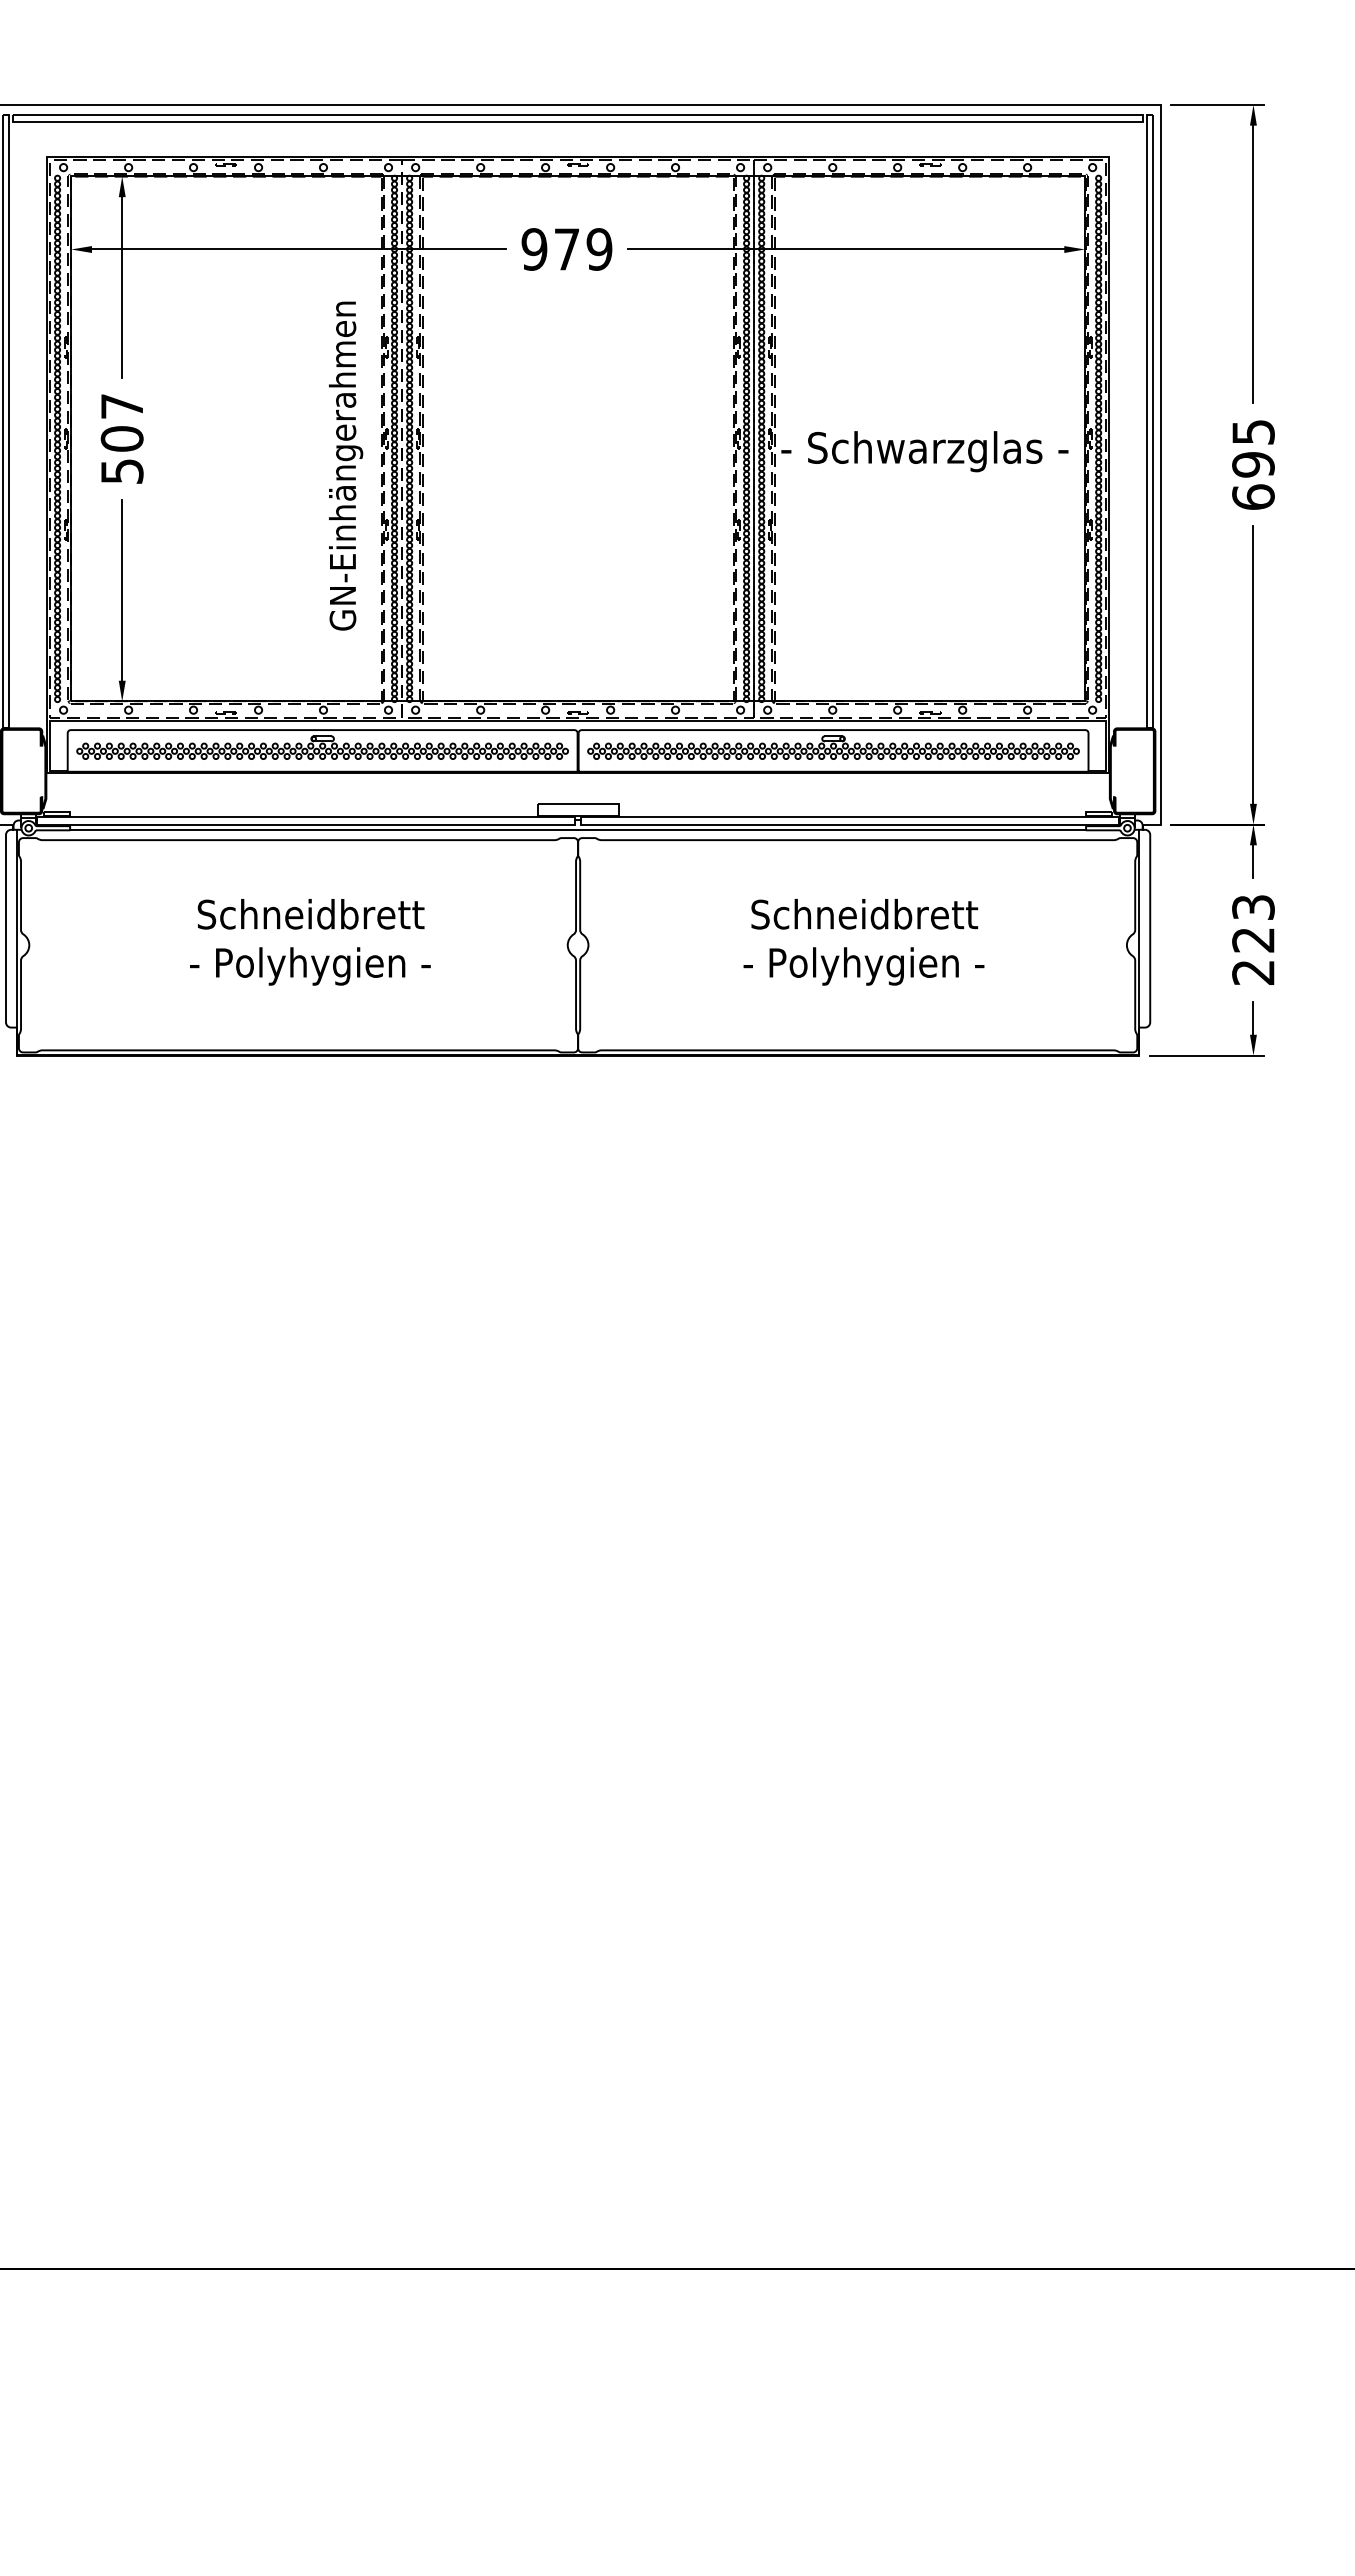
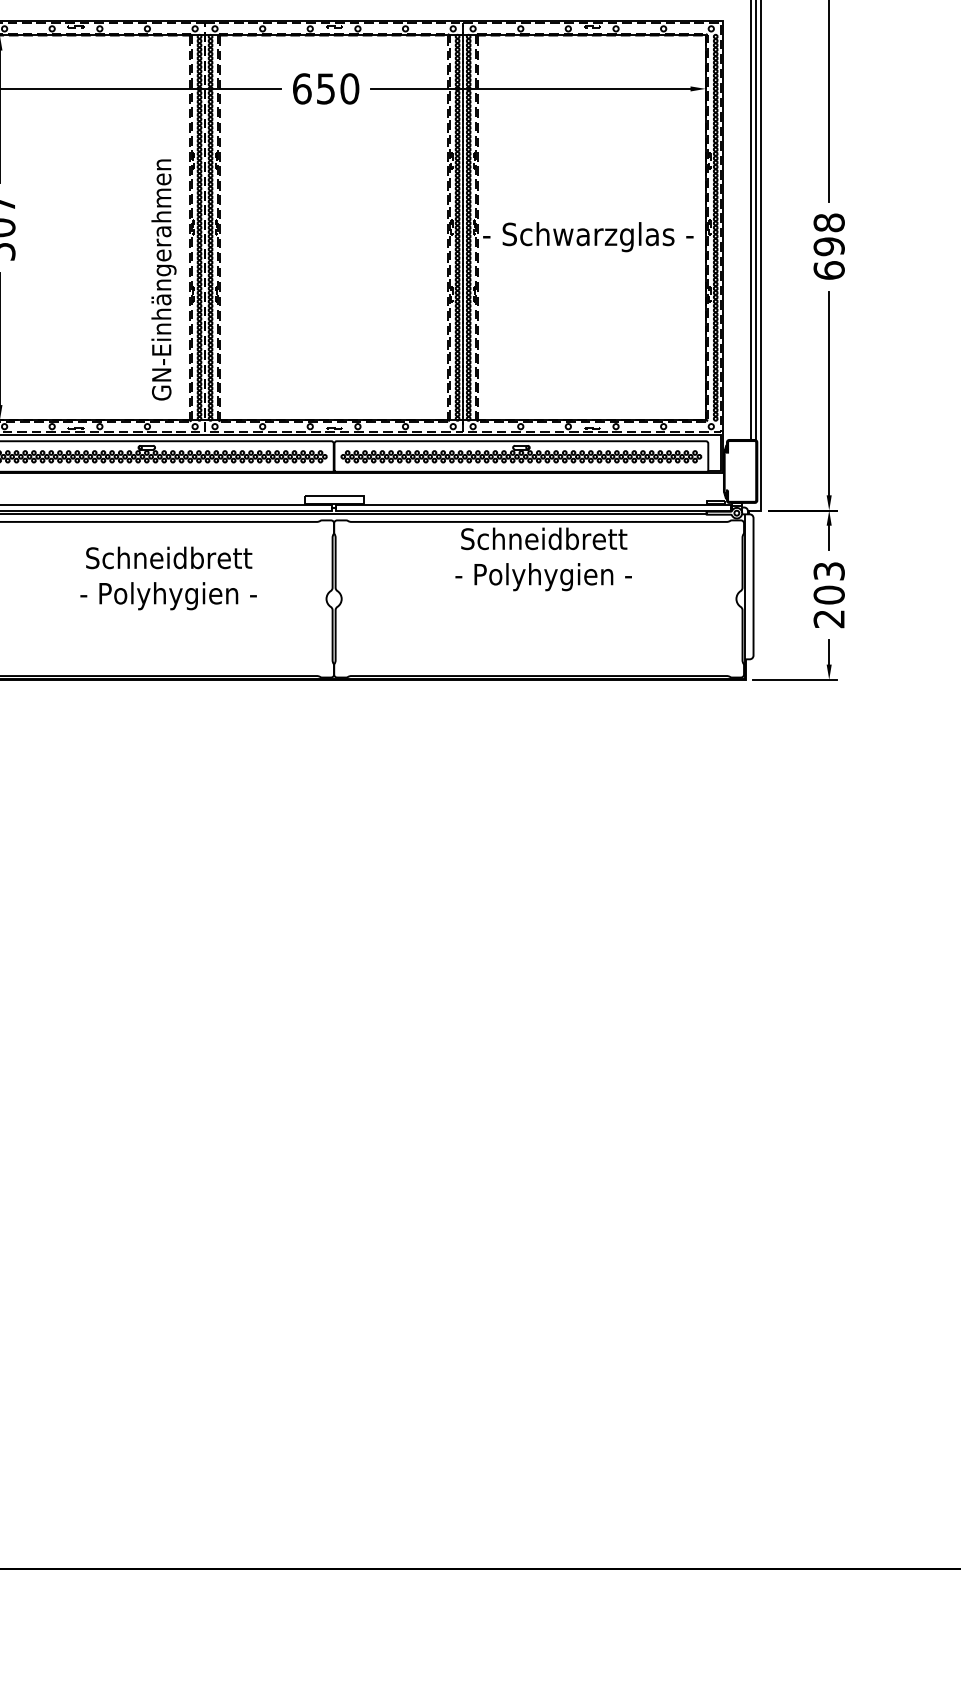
text: (566, 249) -> (325, 88), 979 -> 650
text: (1253, 431) -> (829, 222), 695 -> 698
text: (346, 465) -> (164, 279), moved
text: (1253, 939) -> (829, 594), 223 -> 203
text: (310, 942) -> (168, 578), moved
text: (863, 942) -> (543, 559), moved

